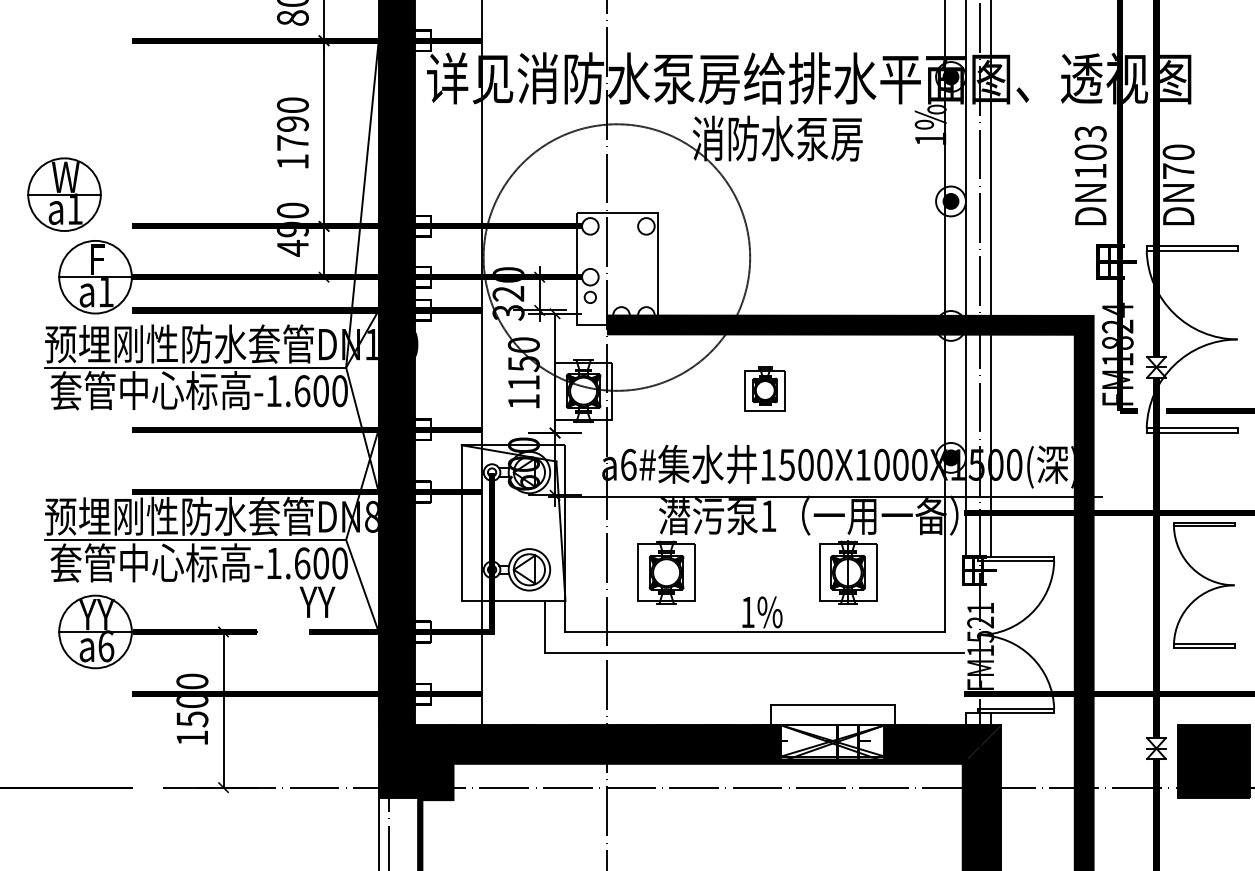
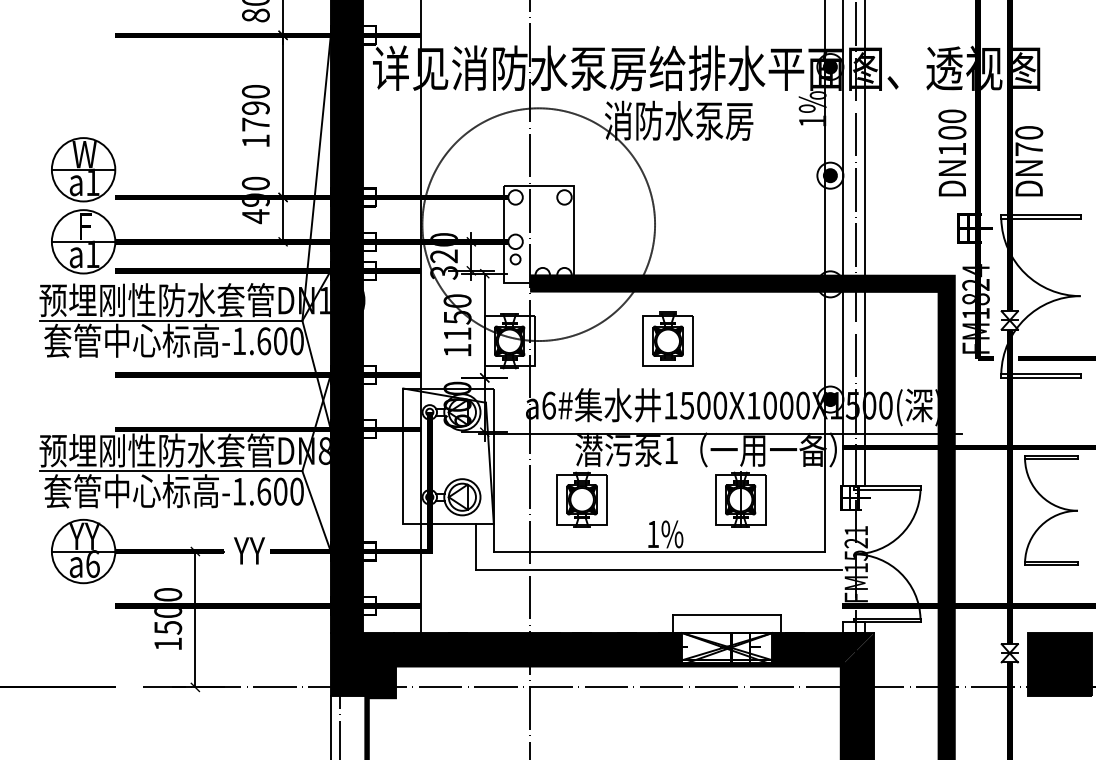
text: (1090, 133) -> (952, 116), DN103 -> DN100
part: (64, 194) -> (83, 169), moved
part: (765, 388) -> (668, 338), size x1.43
text: (317, 601) -> (249, 550), moved

